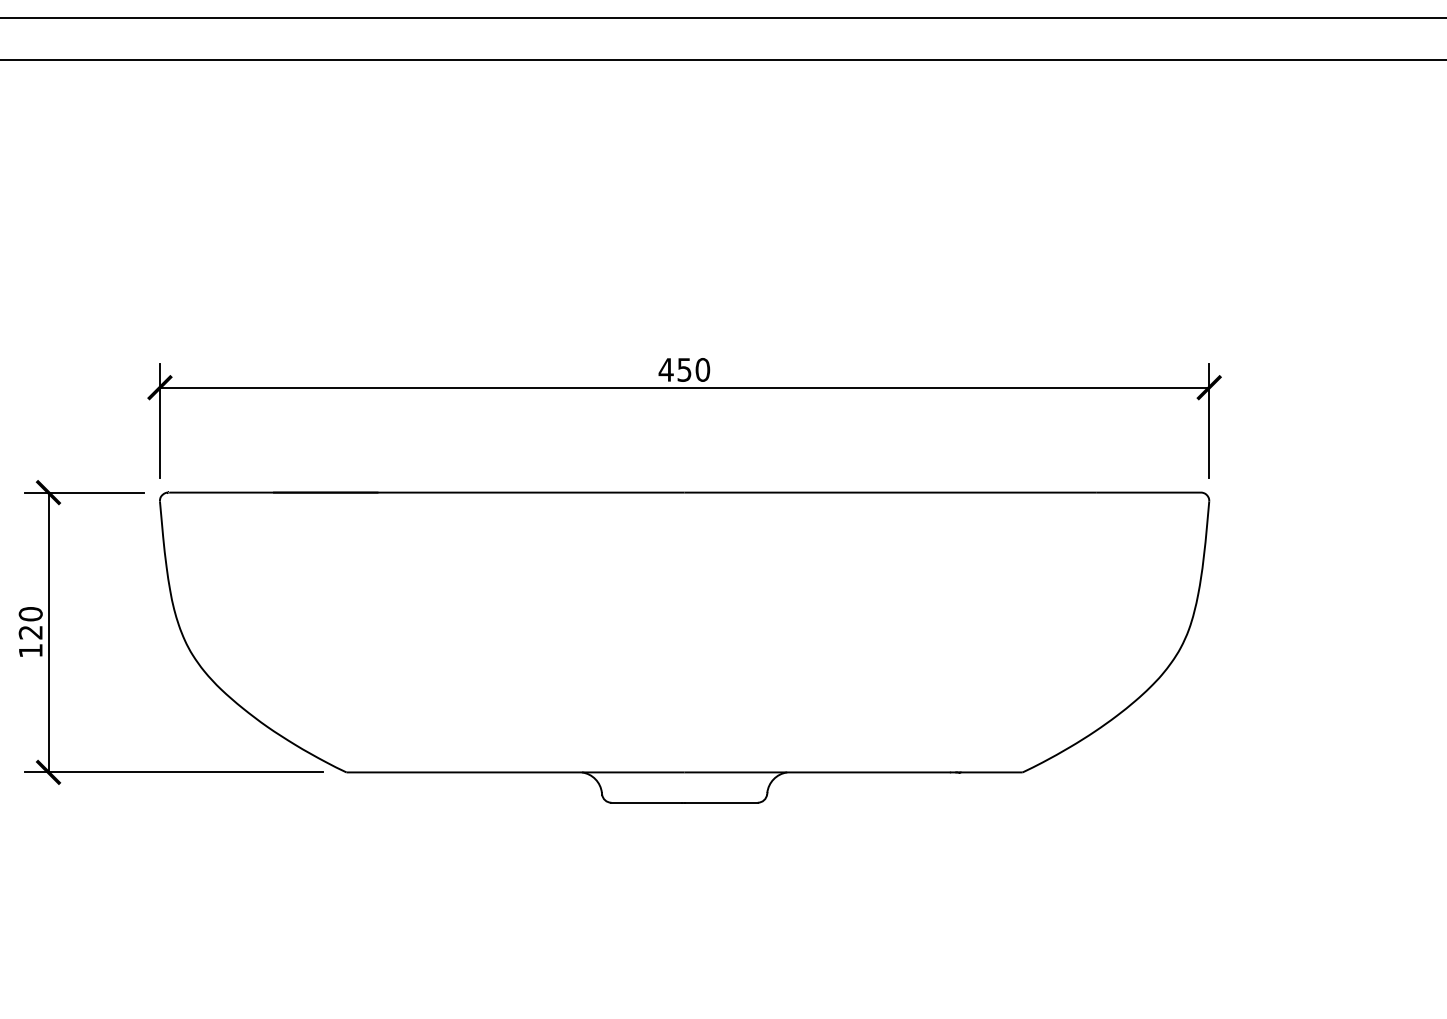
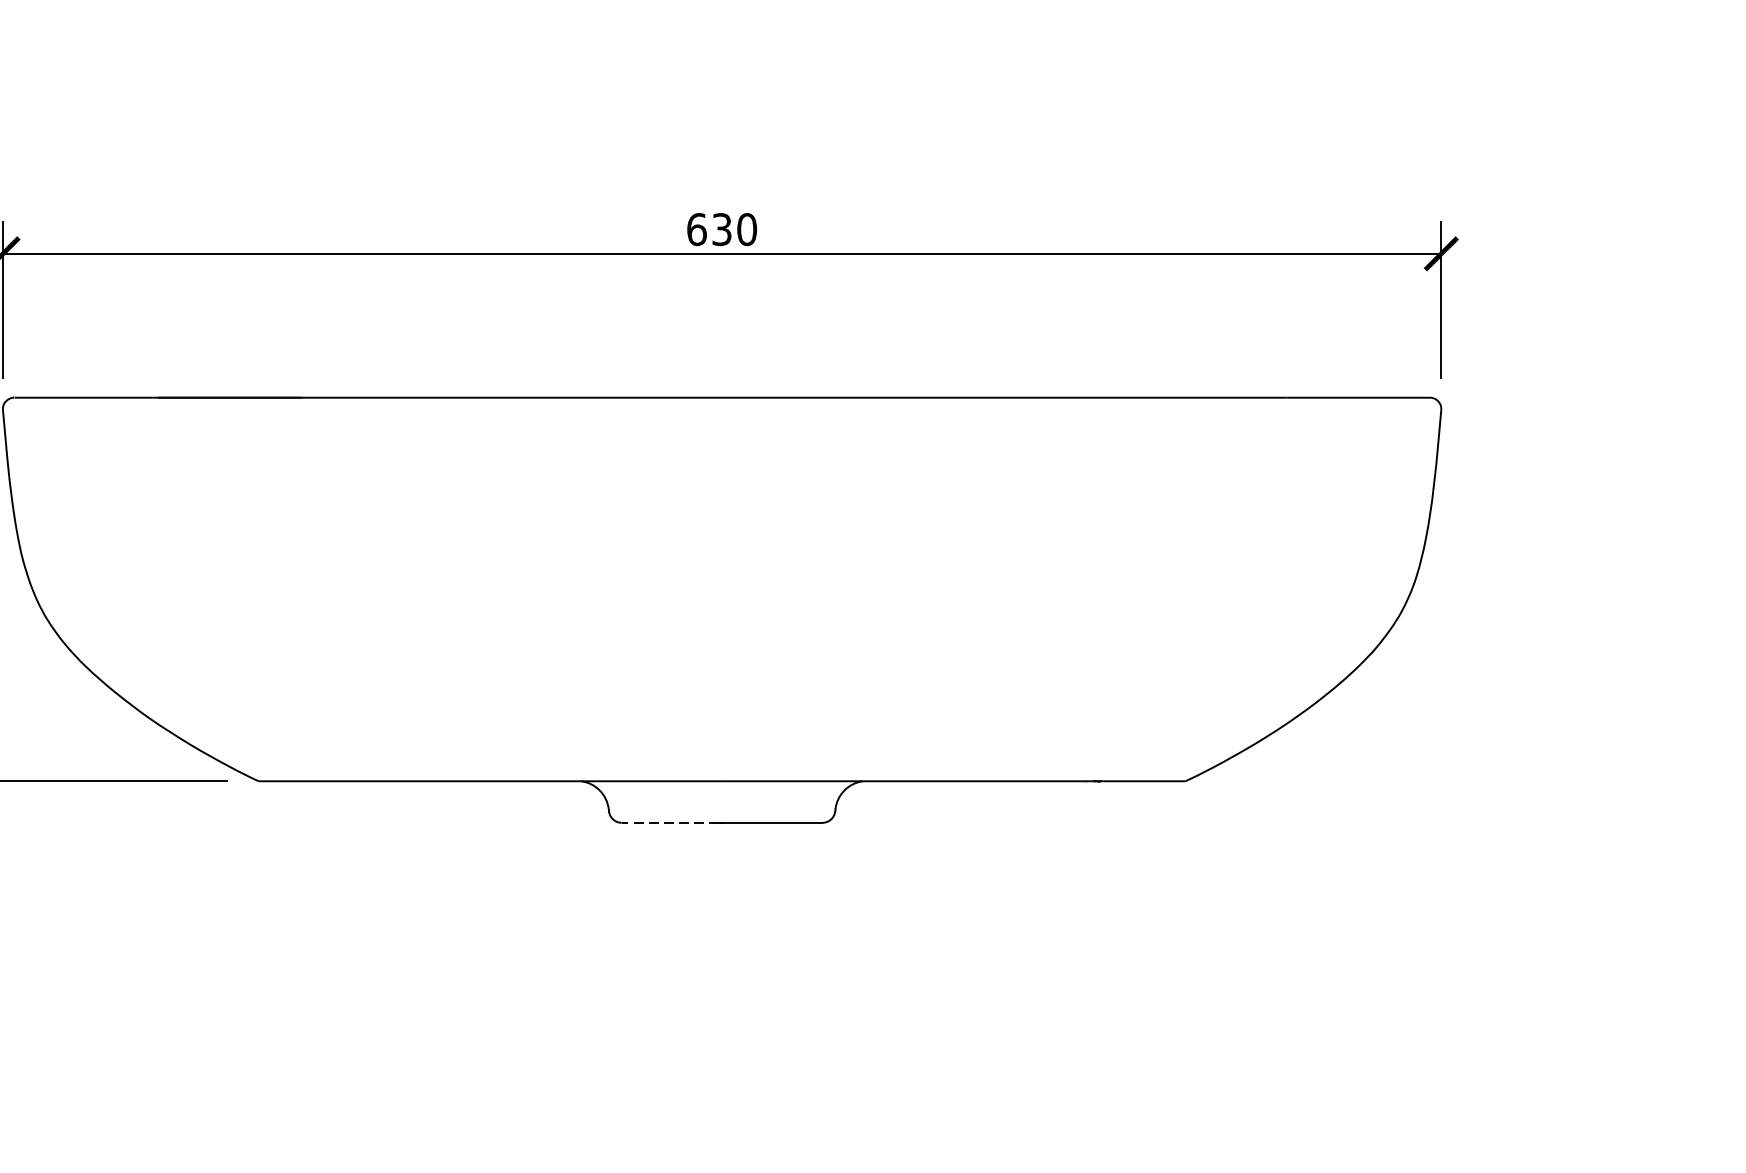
text: (674, 369) -> (708, 228), 450 -> 630
line: (646, 802) -> (669, 822), solid -> dashed

